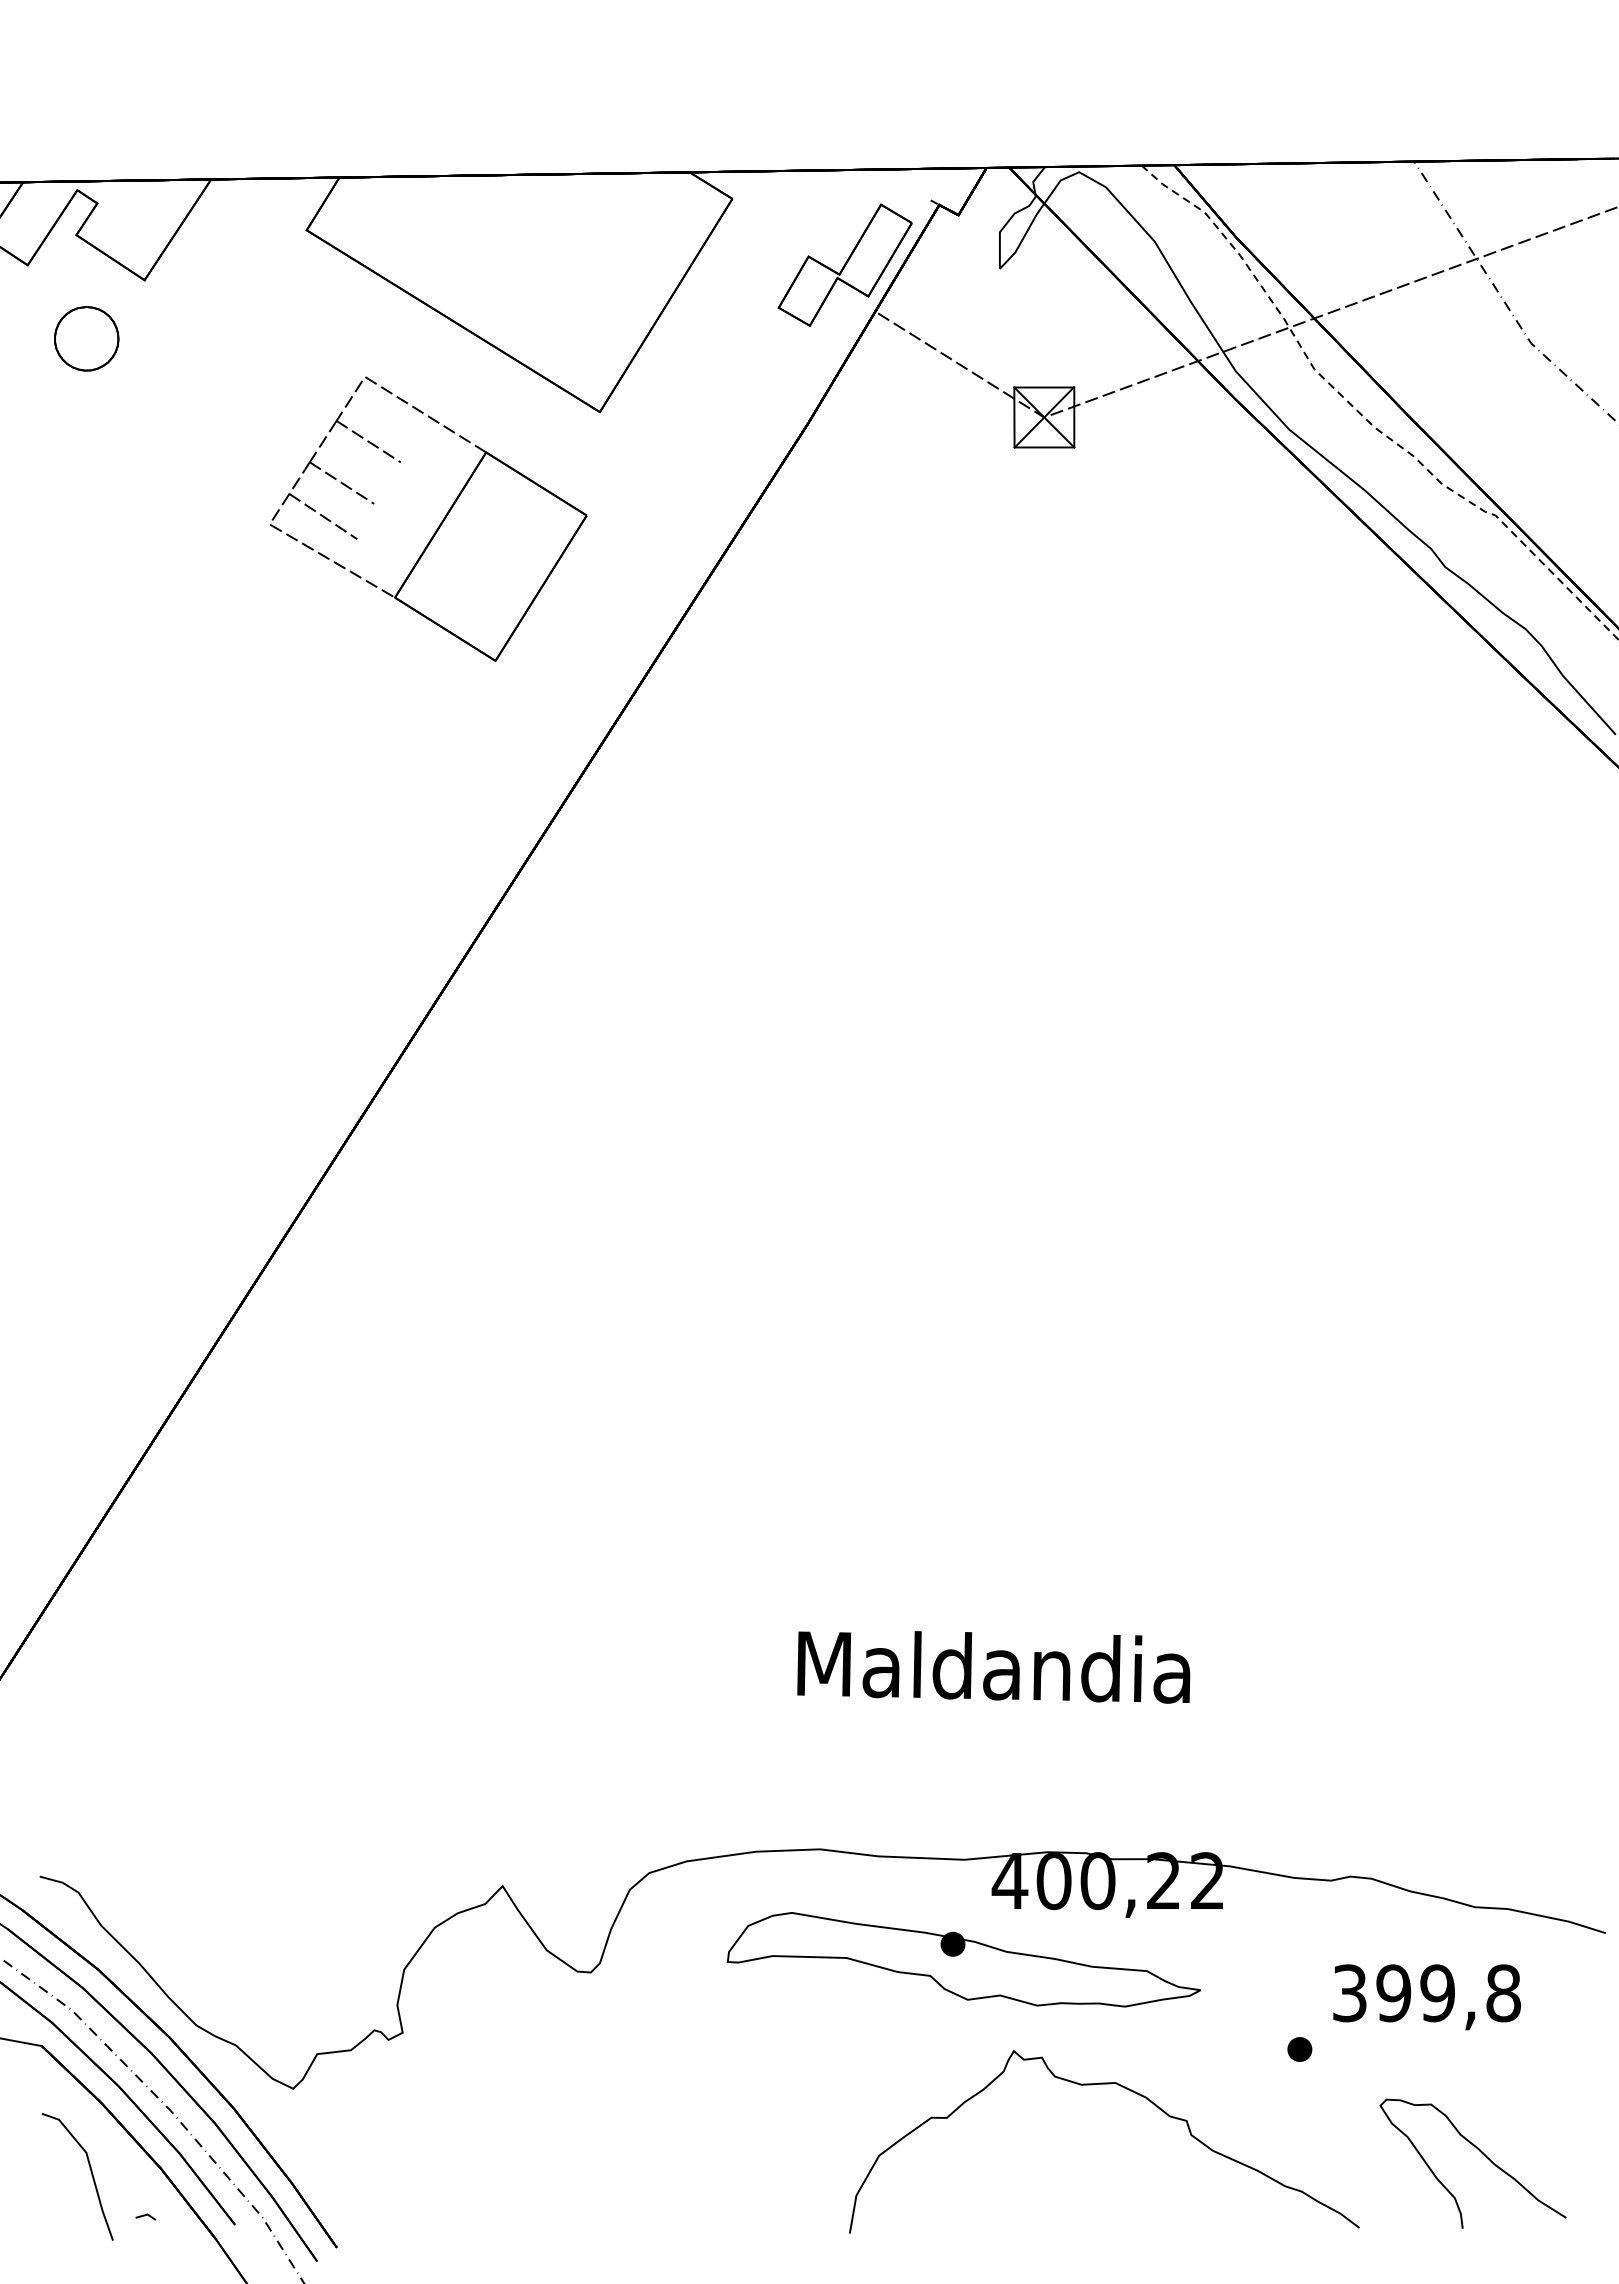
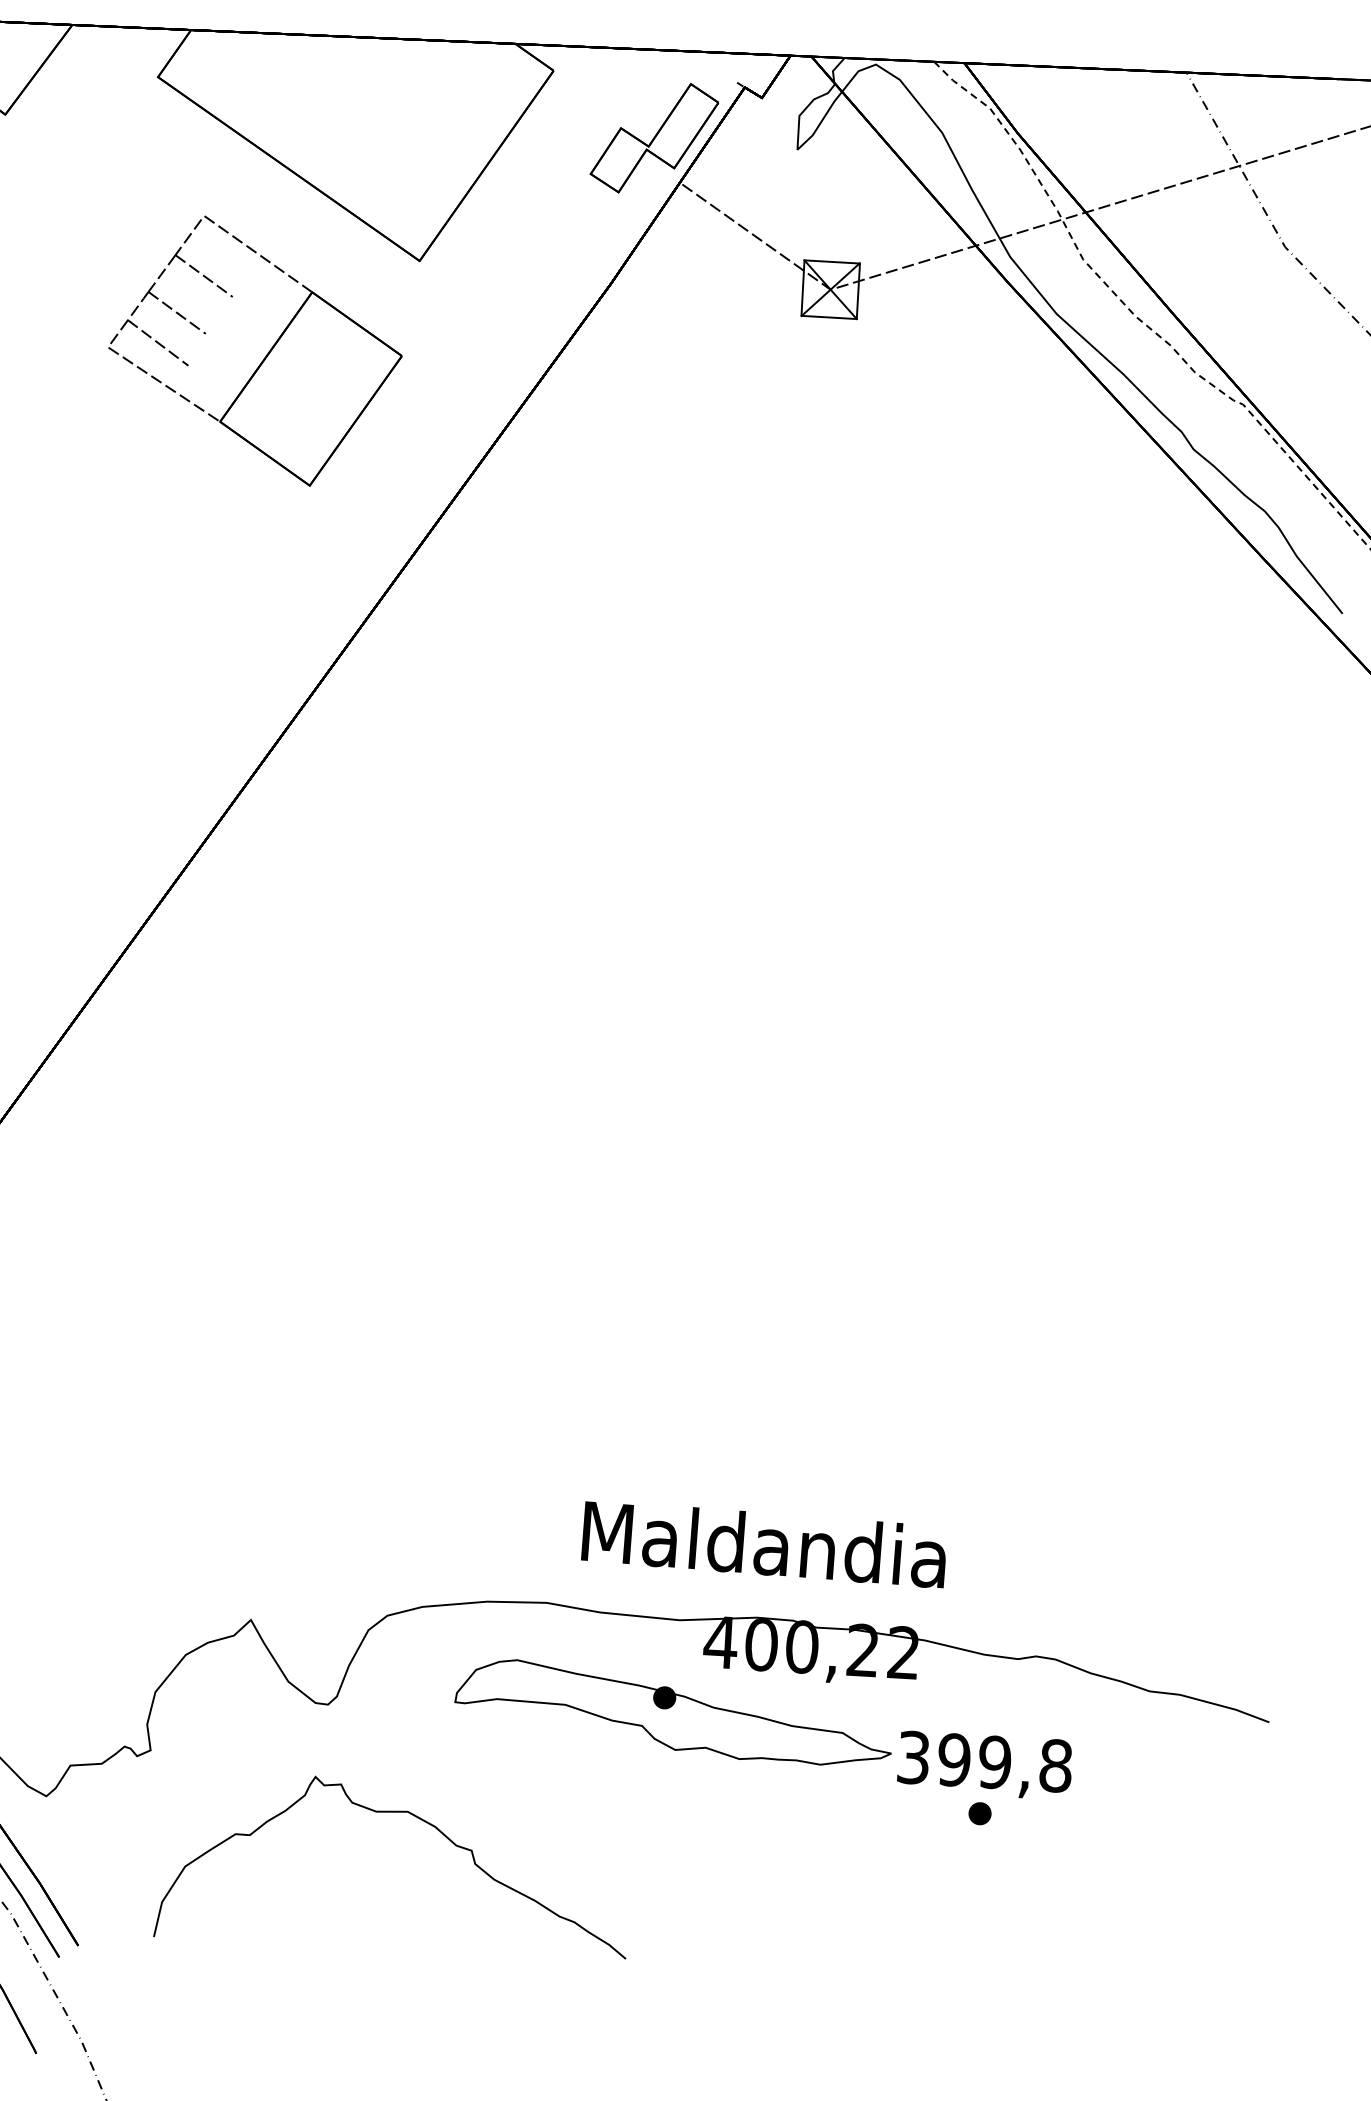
text: (993, 1667) -> (764, 1544), moved
text: (1426, 1997) -> (984, 1765), moved
curve: (1130, 2091) -> (421, 1820), moved
curve: (1481, 2153) -> (1142, 1919), removed

